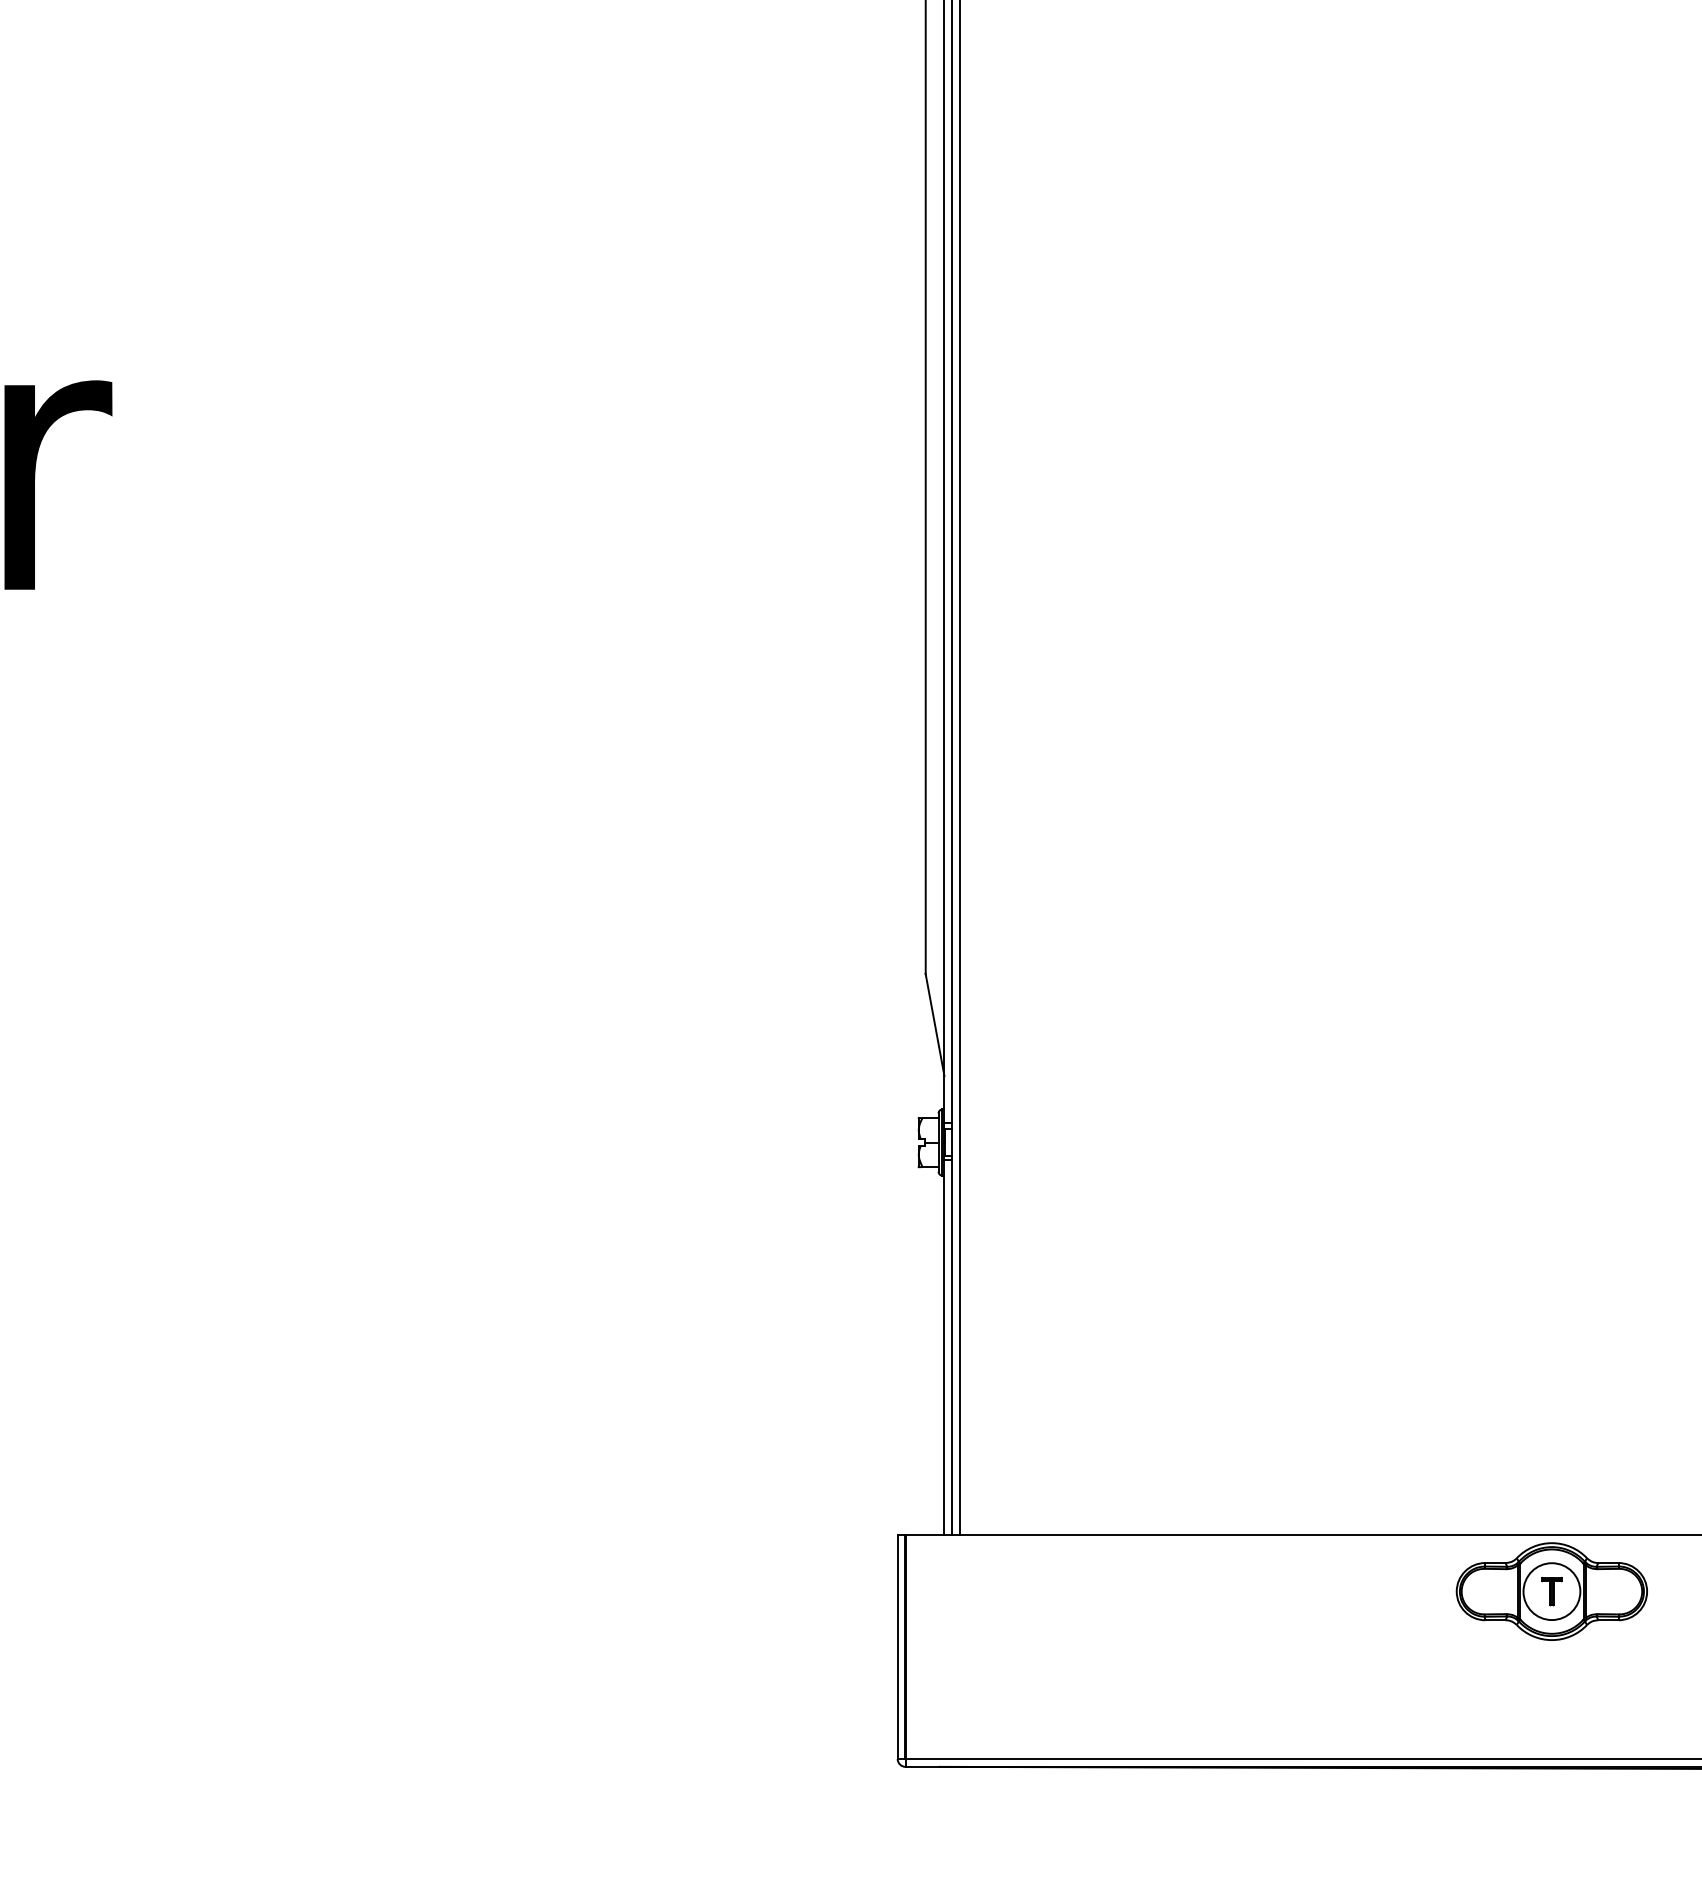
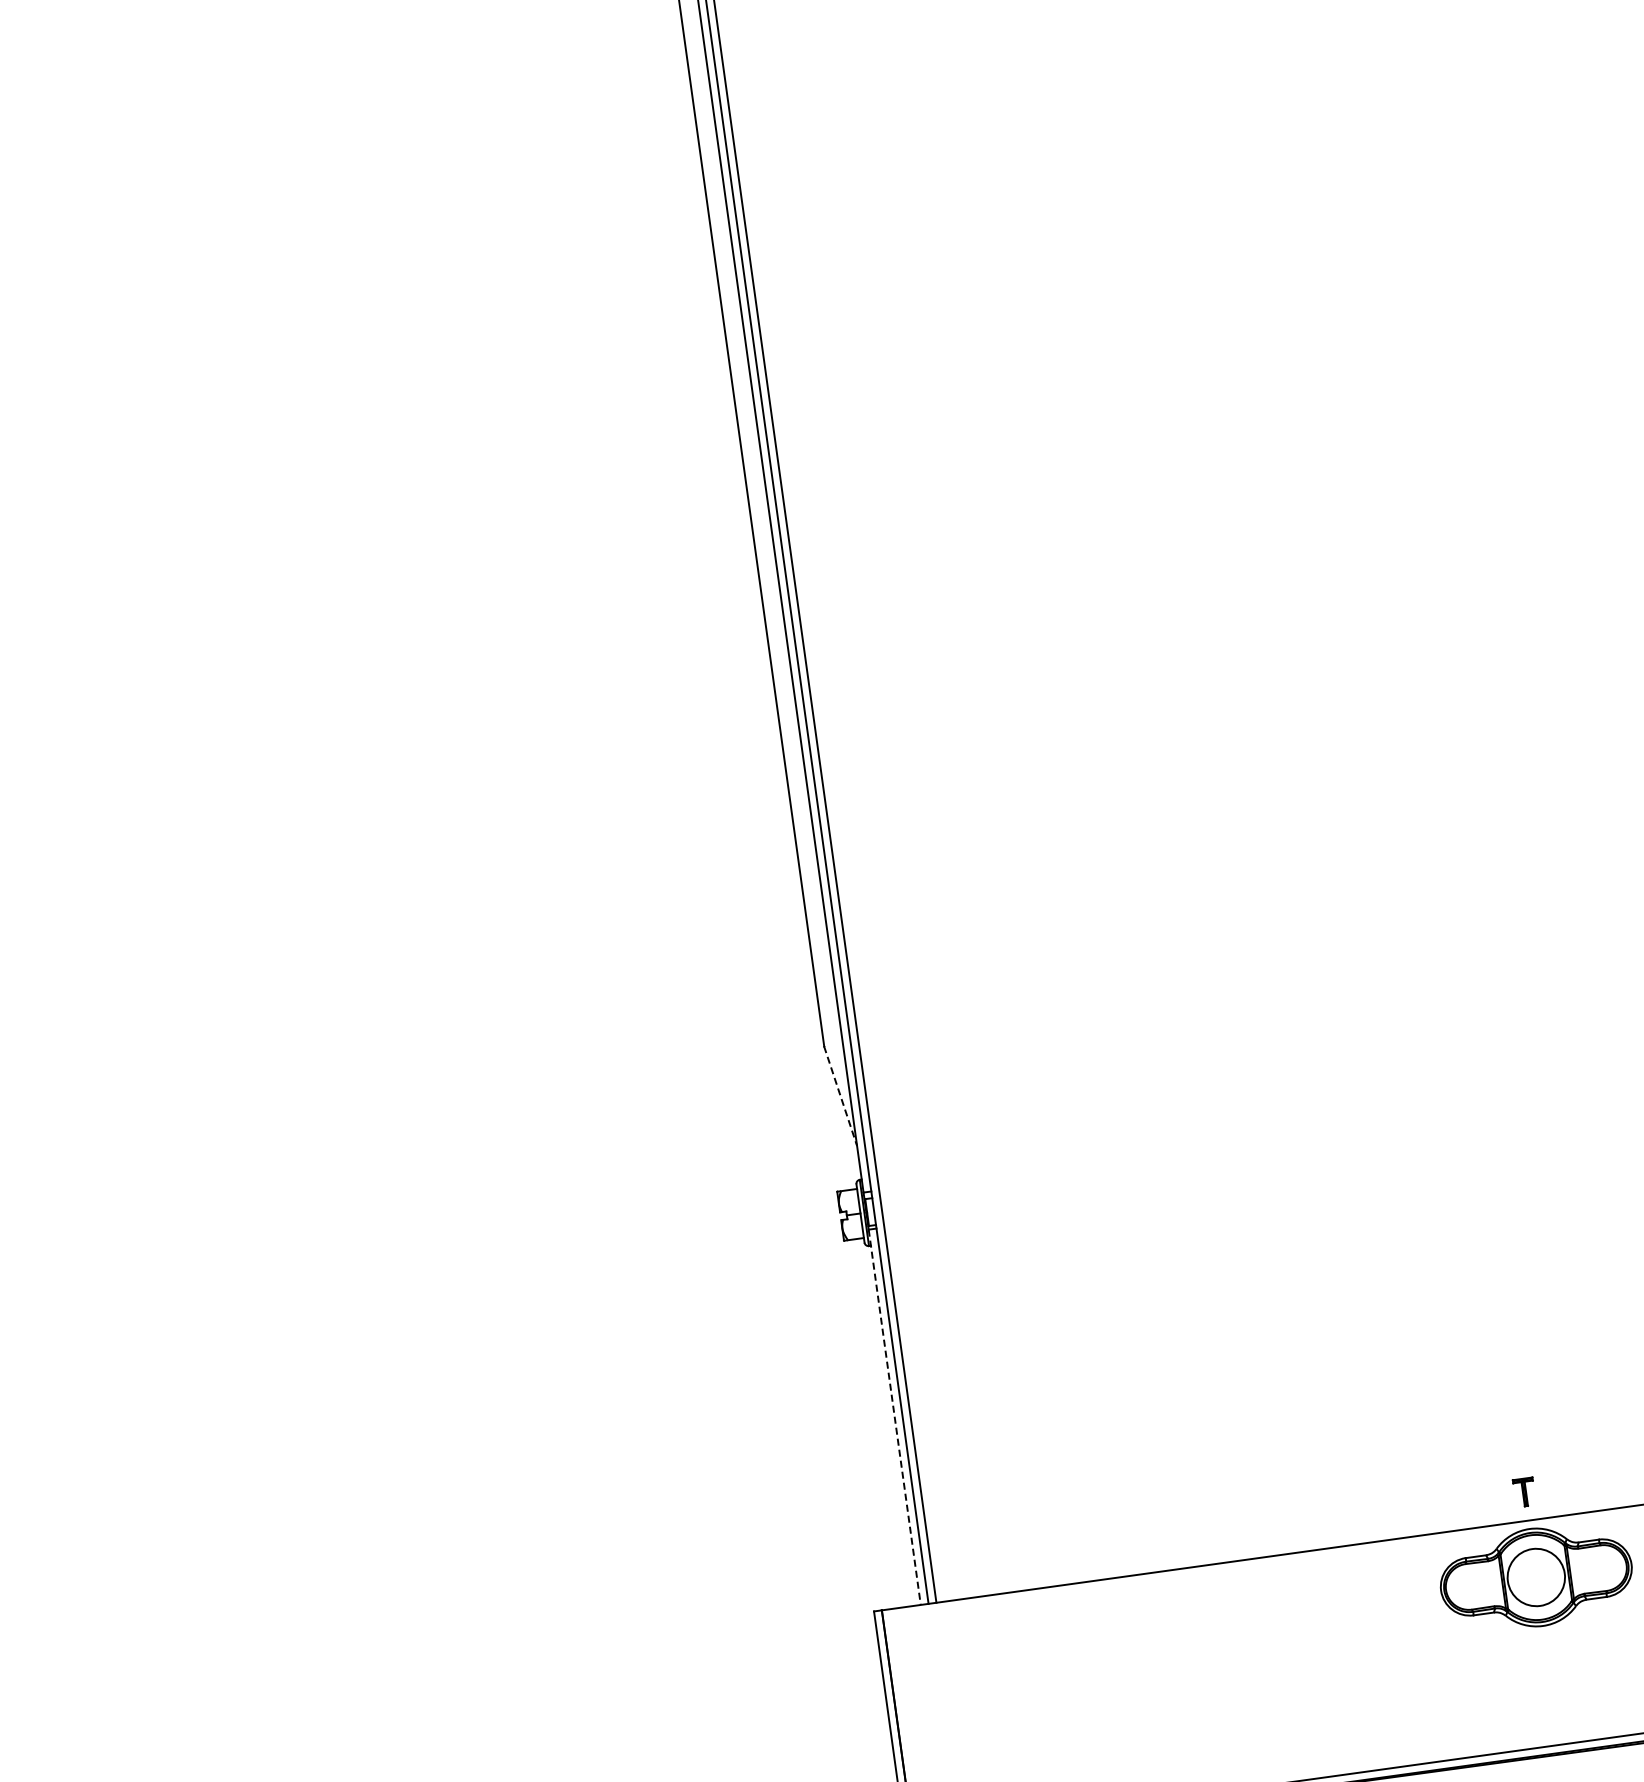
line: (935, 1024) -> (841, 1095), solid -> dashed
line: (944, 1347) -> (894, 1417), solid -> dashed
part: (1551, 1591) -> (1524, 1492), moved

